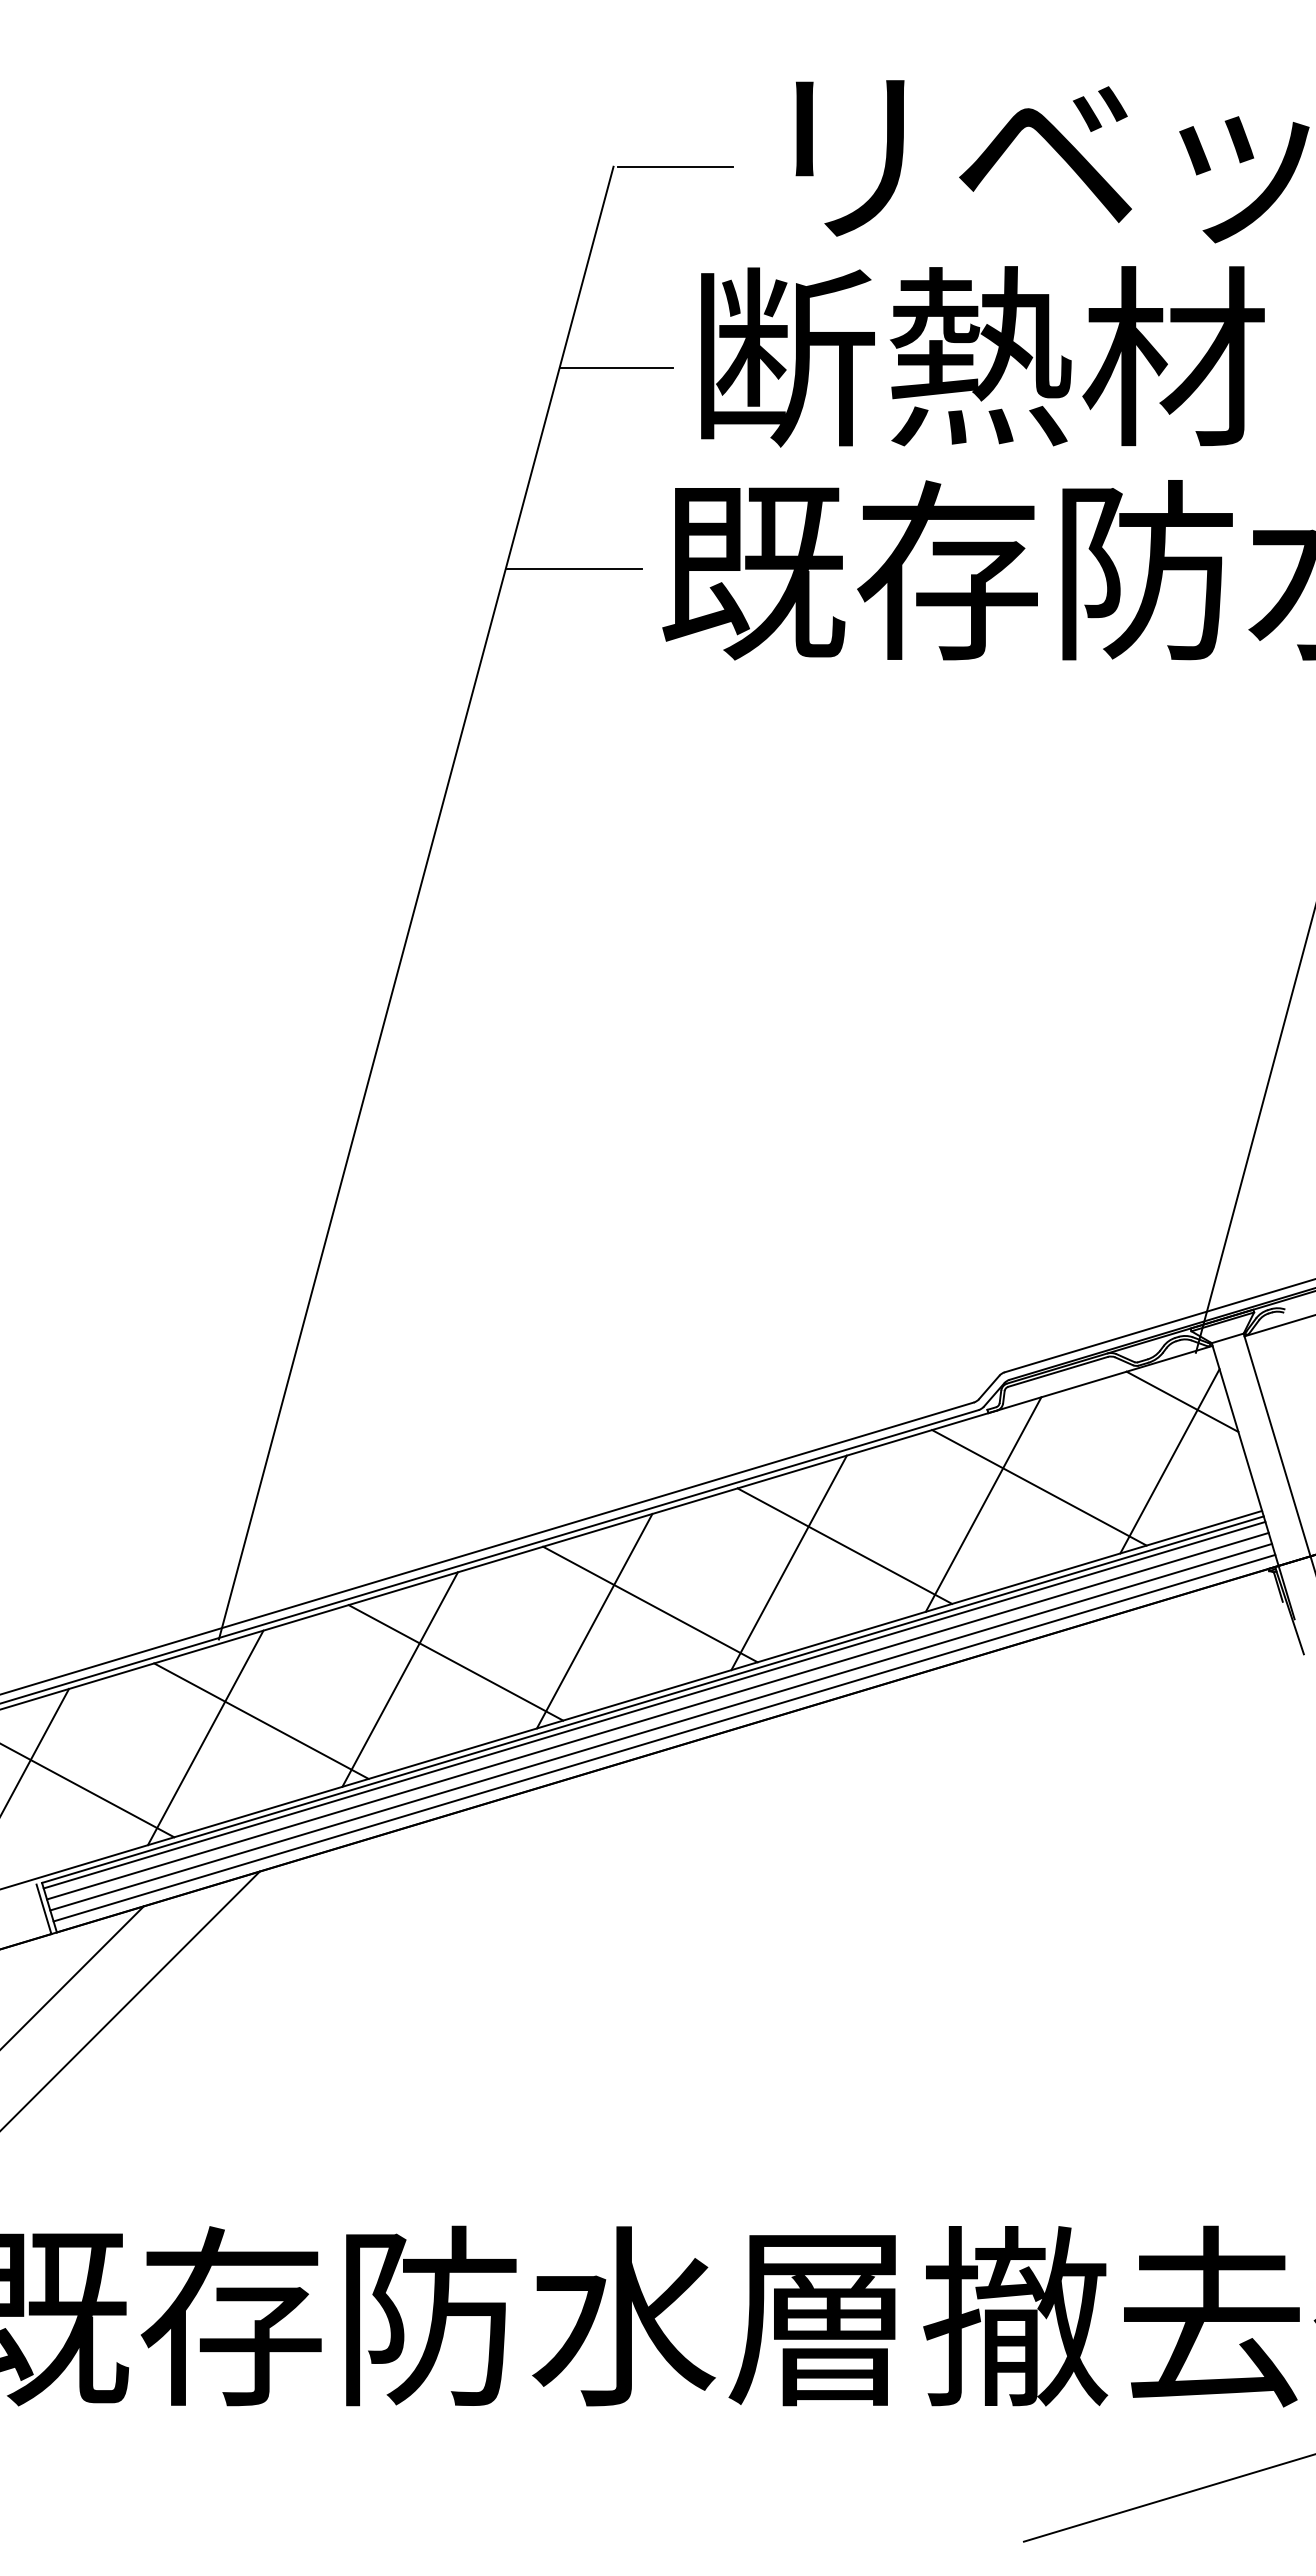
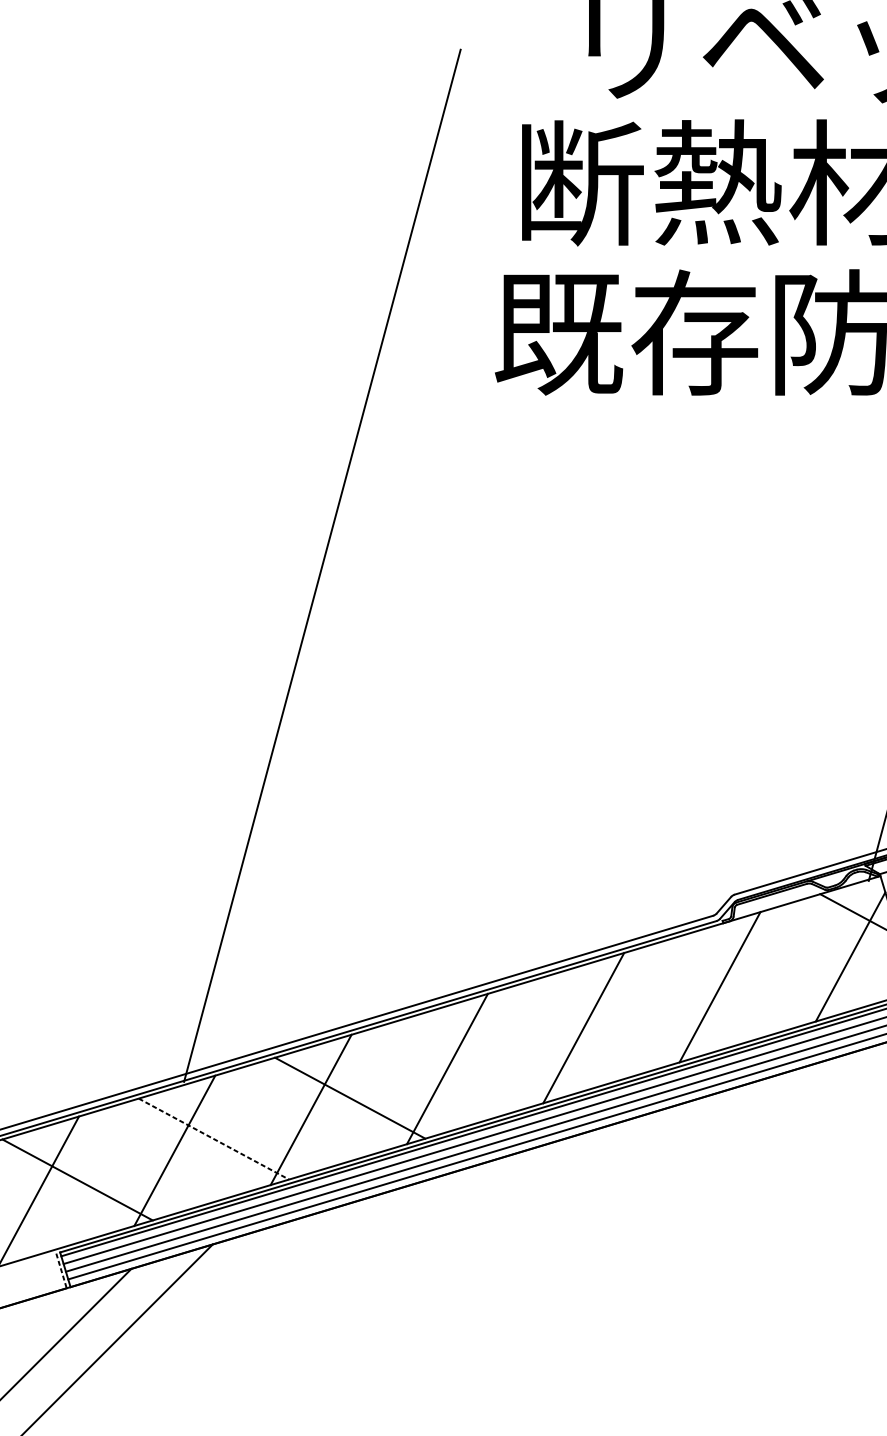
line: (675, 166) -> (504, 49), removed
line: (616, 367) -> (462, 190), removed
line: (573, 568) -> (432, 331), removed
line: (1039, 1487) -> (759, 975), removed
line: (844, 1545) -> (622, 1015), removed
line: (650, 1604) -> (486, 1057), removed
line: (261, 1721) -> (213, 1139), solid -> dashed
line: (44, 1909) -> (61, 1271), solid -> dashed

